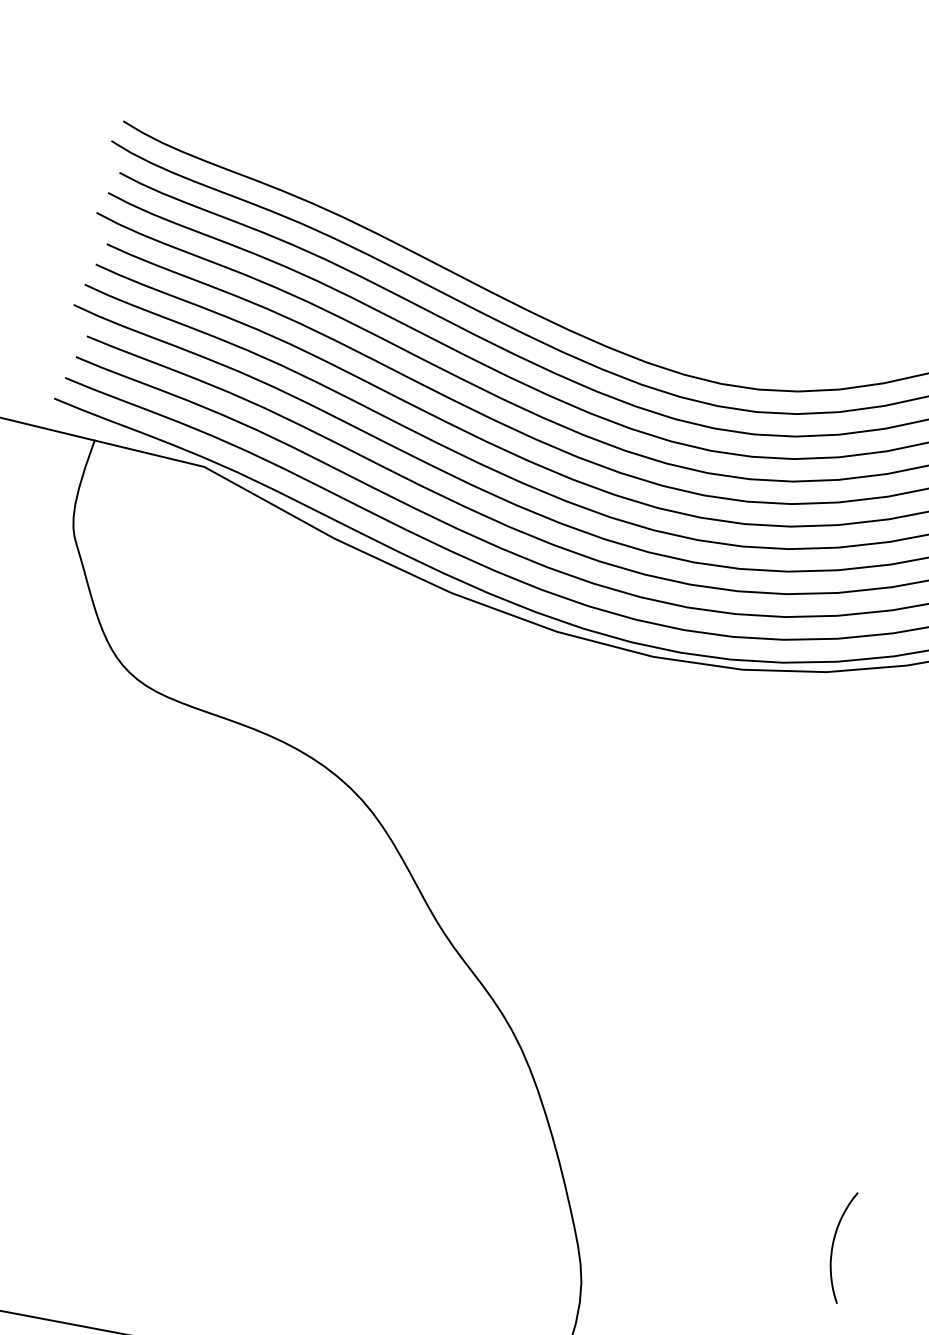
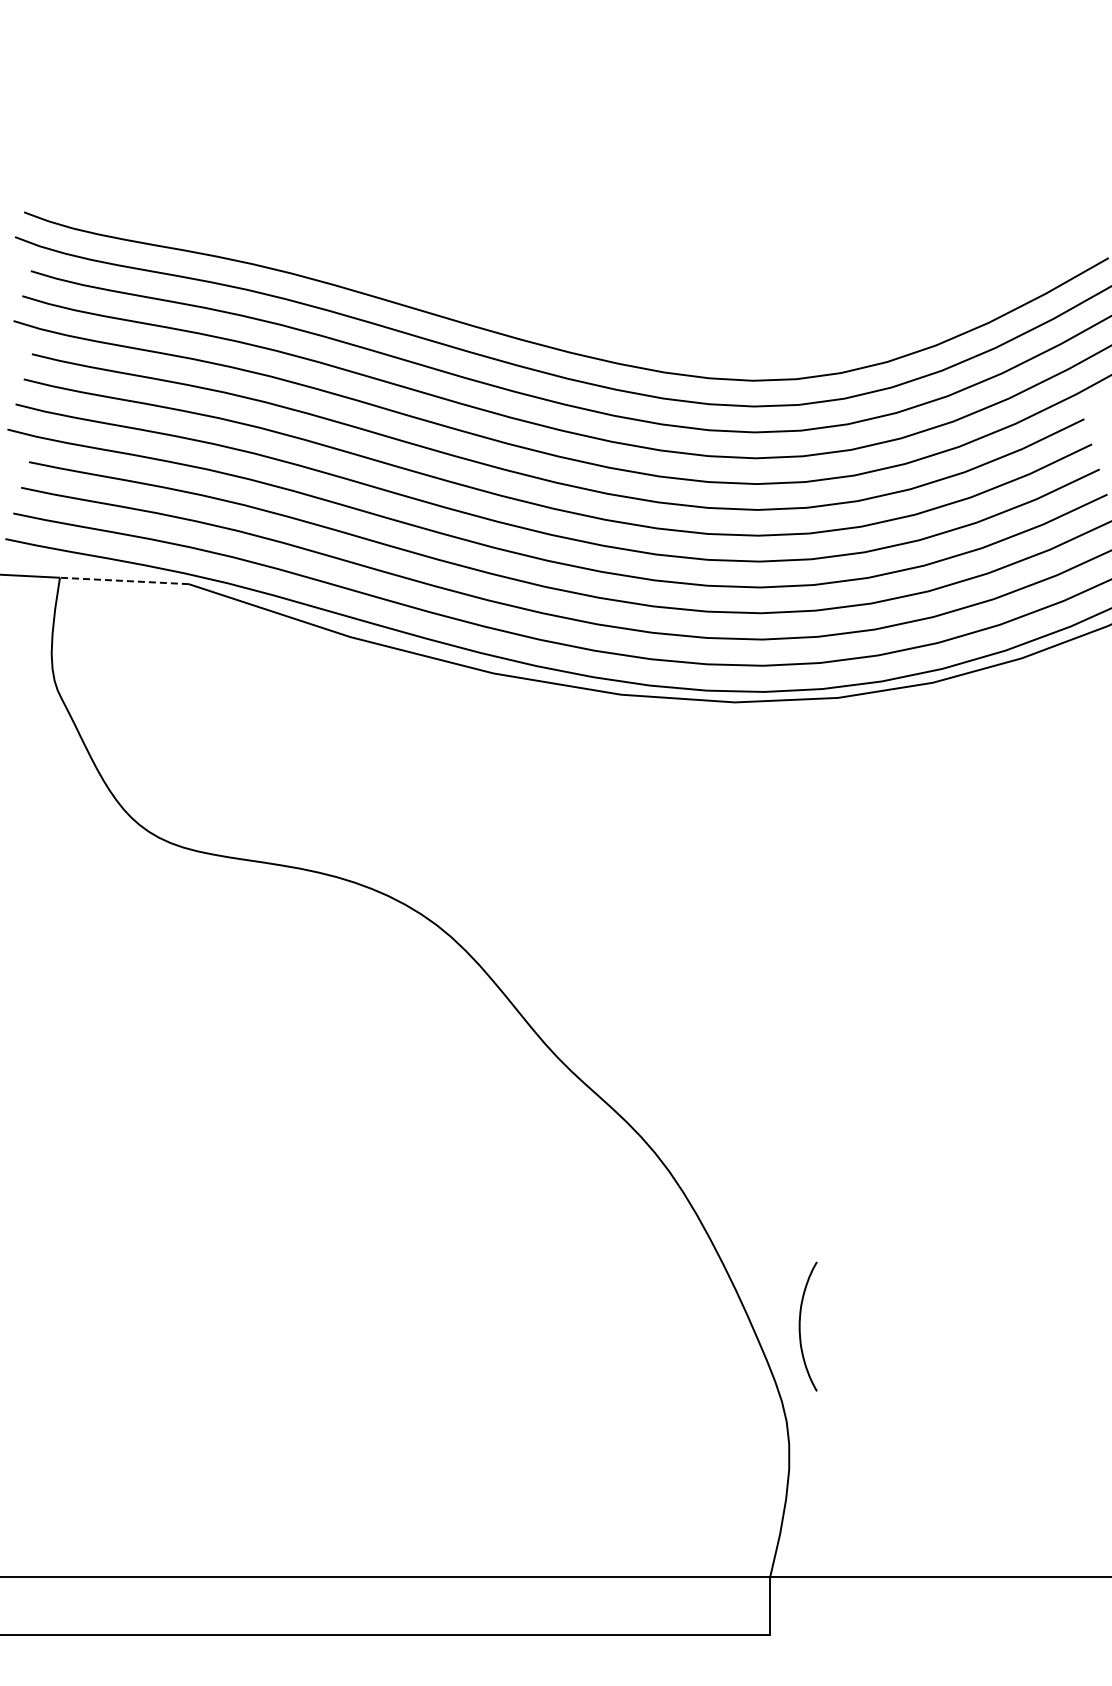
line: (149, 453) -> (124, 580), solid -> dashed
curve: (833, 1245) -> (800, 1326), moved

